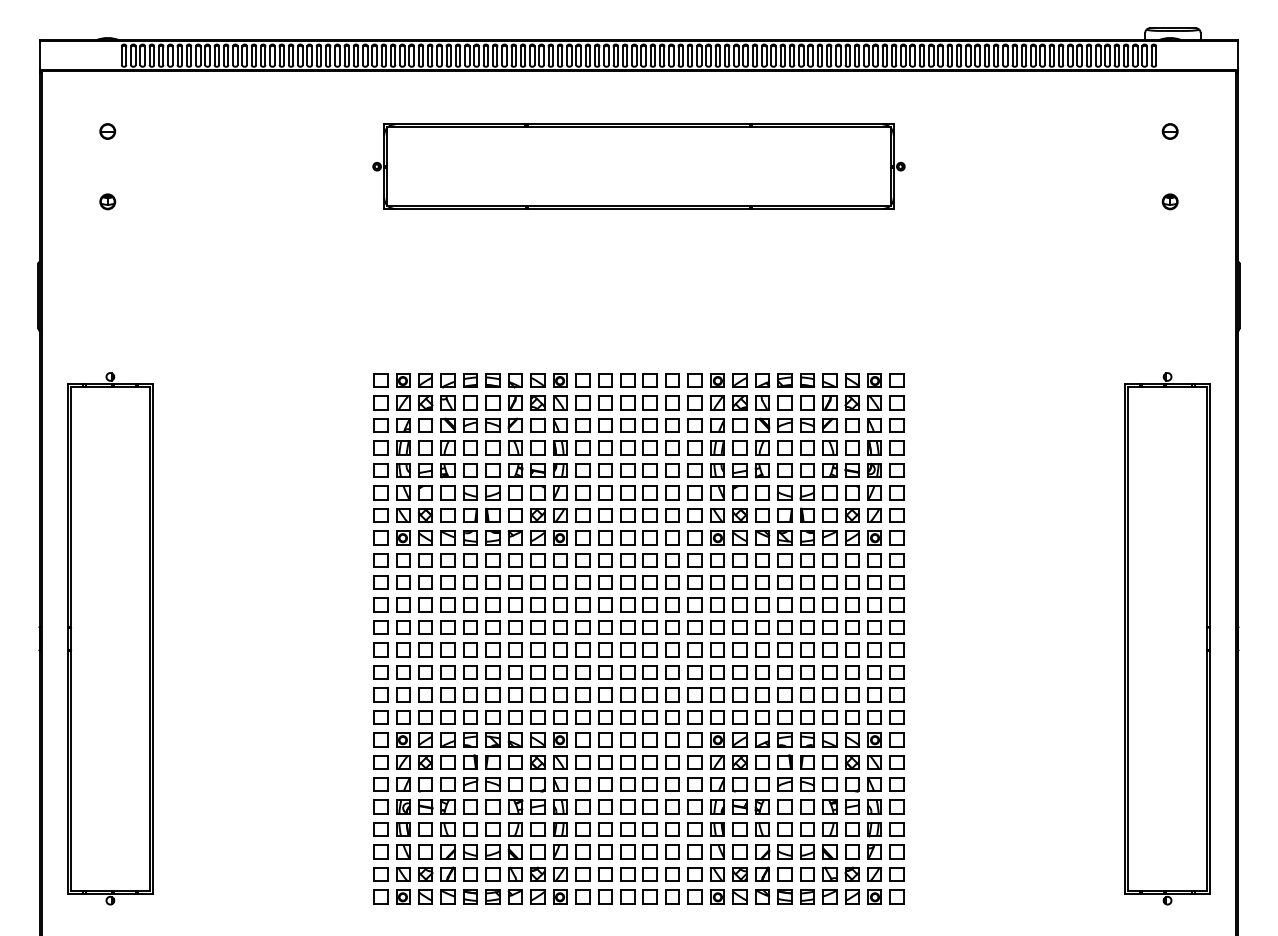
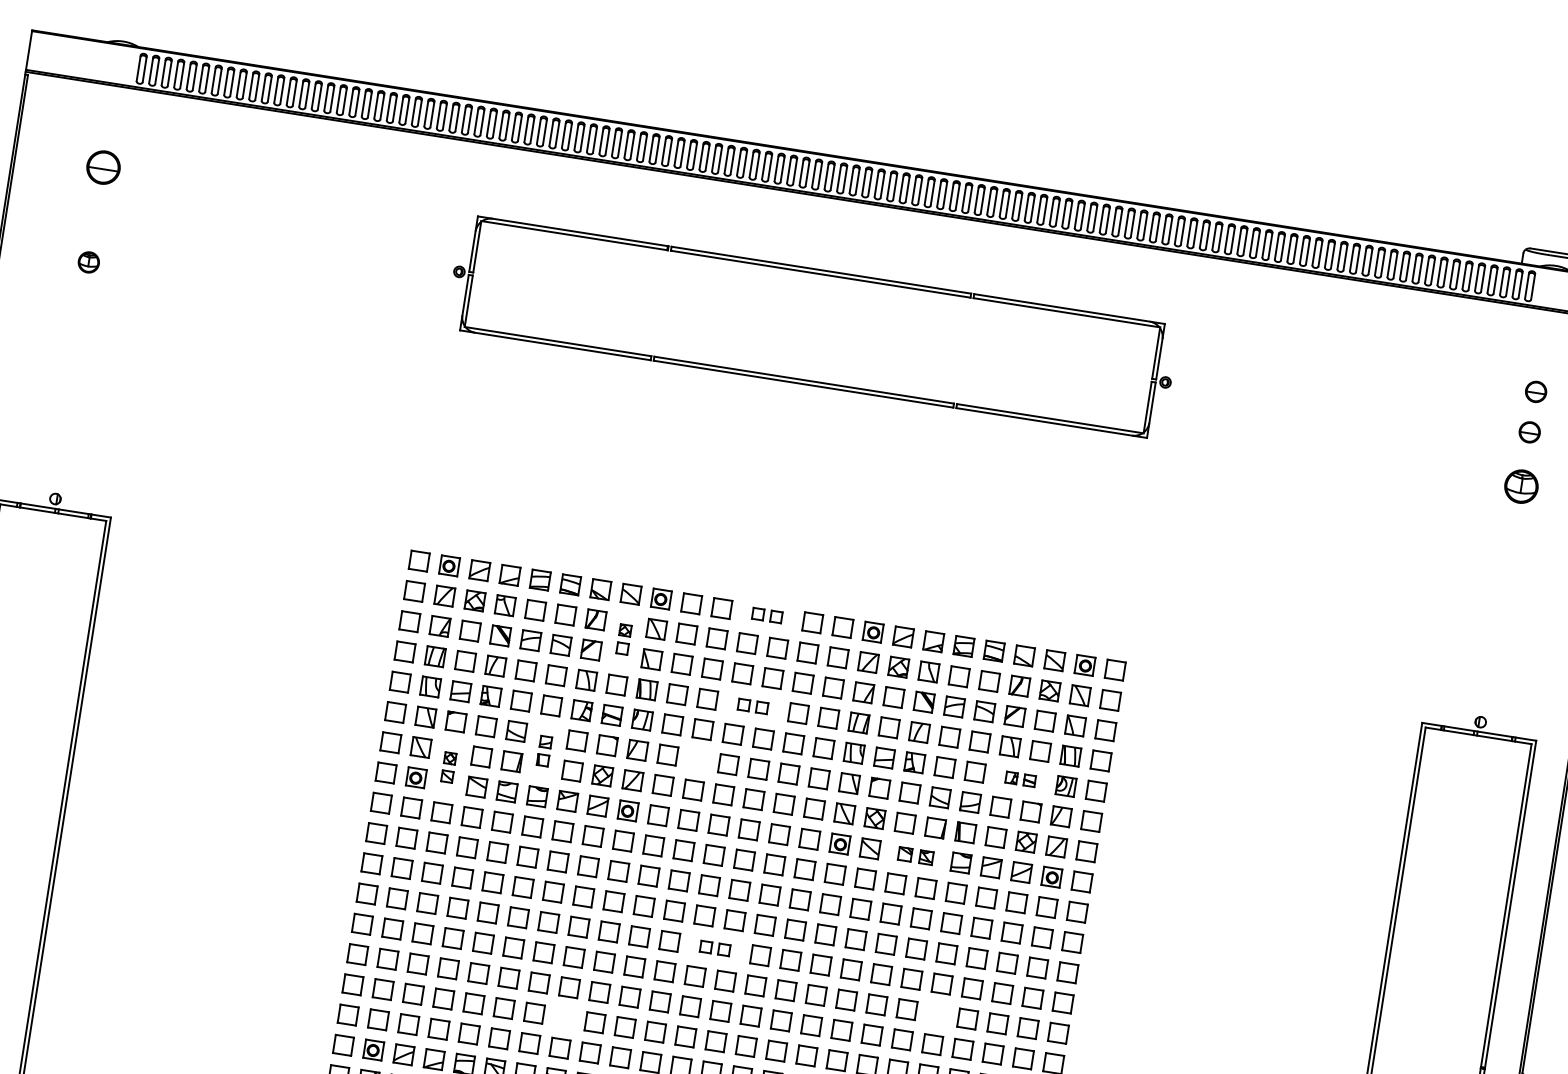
part: (107, 131) -> (103, 167), size x1.6
part: (1169, 161) -> (1528, 432), added
part: (1169, 201) -> (1520, 486), size x1.6
part: (638, 380) -> (766, 615), size x0.6
part: (537, 413) -> (623, 638), size x0.6
part: (638, 447) -> (752, 705), size x0.6
part: (840, 470) -> (1020, 779), size x0.6
part: (605, 492) -> (698, 759), removed
part: (492, 503) -> (543, 750), size x0.6
part: (425, 526) -> (448, 767), size x0.6
part: (773, 537) -> (915, 855), size x0.7
part: (638, 627) -> (714, 948), size x0.6
part: (807, 649) -> (937, 1013), removed
part: (537, 694) -> (564, 1017), removed

